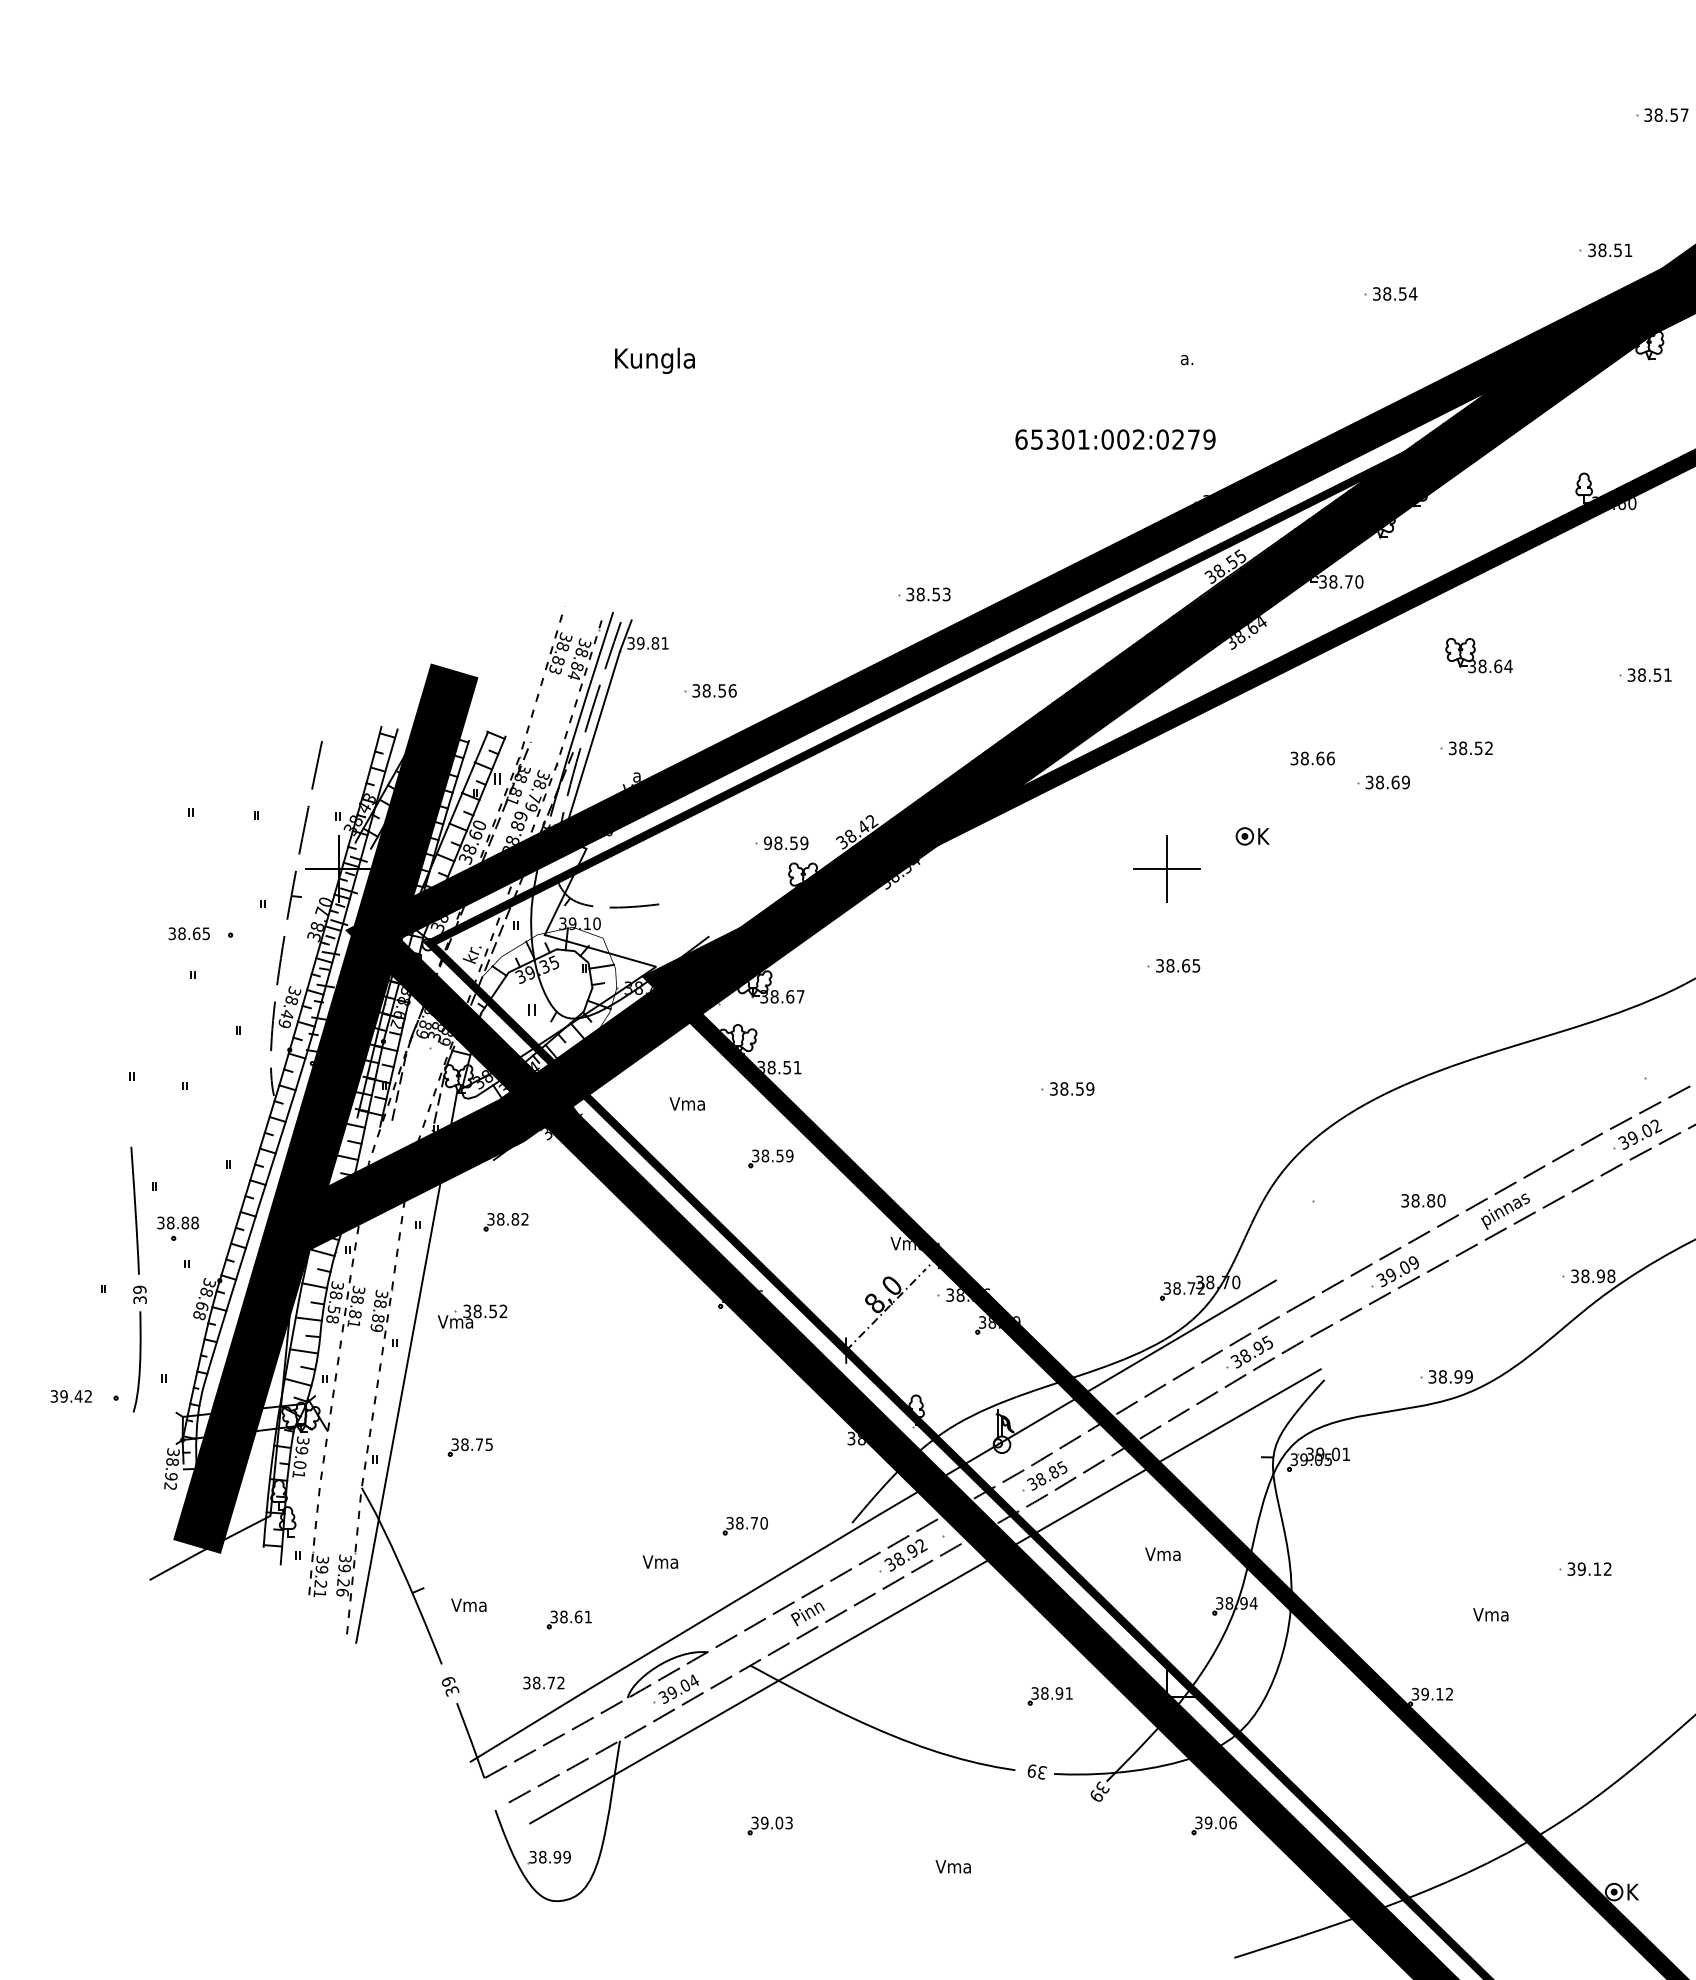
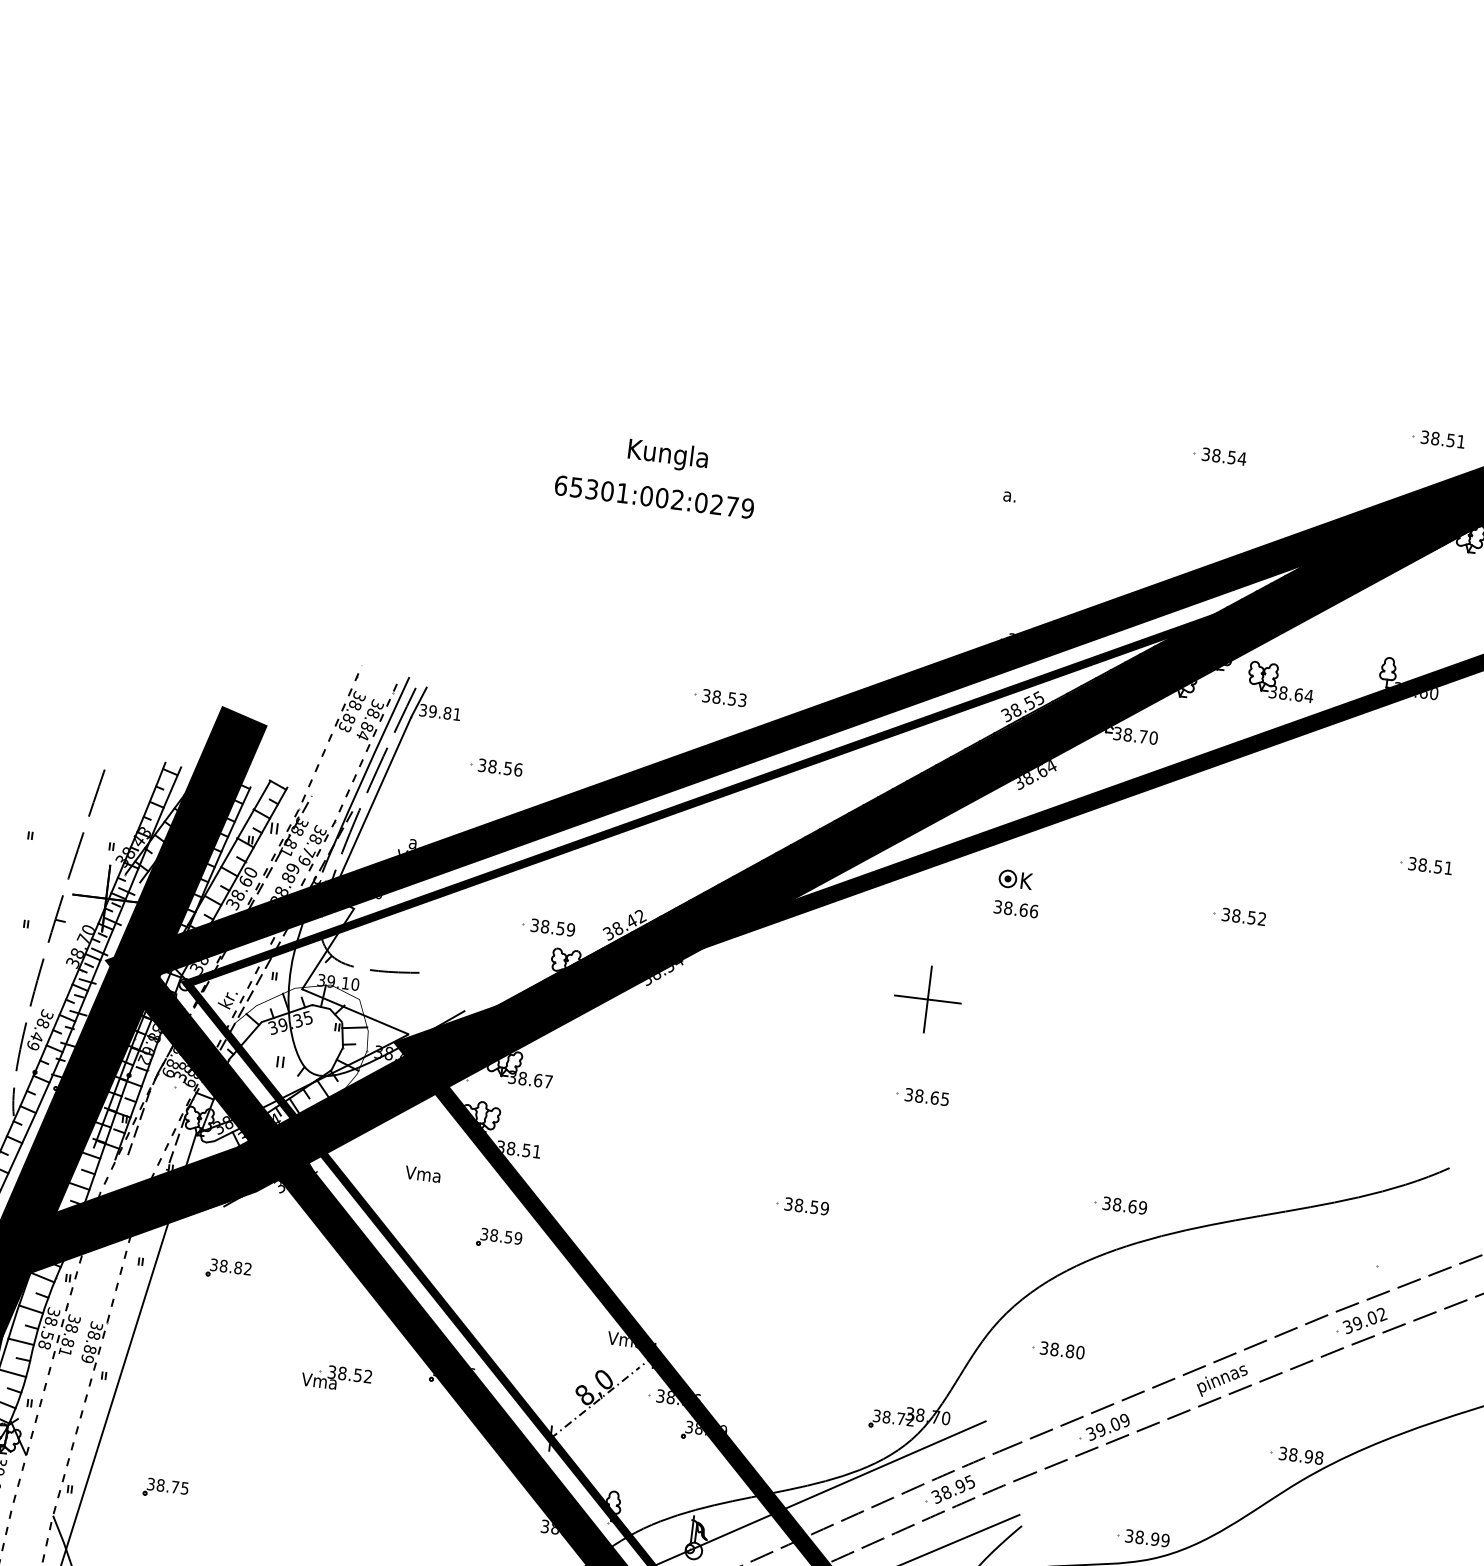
text: (654, 360) -> (667, 455), moved
text: (1115, 439) -> (654, 497), moved
part: (1478, 655) -> (1280, 681), moved
text: (1312, 758) -> (1015, 909), moved
part: (1383, 782) -> (1120, 1205), moved
part: (1252, 836) -> (1015, 879), moved
text: (767, 842) -> (534, 924), 98.59 -> 38.59
text: (1423, 1200) -> (1062, 1350), moved
part: (472, 1316) -> (336, 1377), moved

